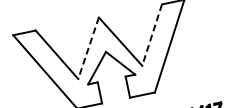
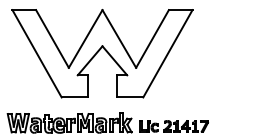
line: (152, 35) -> (152, 39), dashed -> solid
line: (88, 48) -> (85, 39), dashed -> solid

